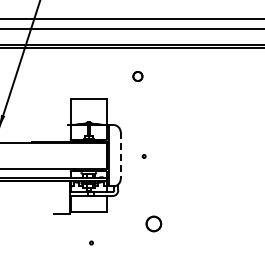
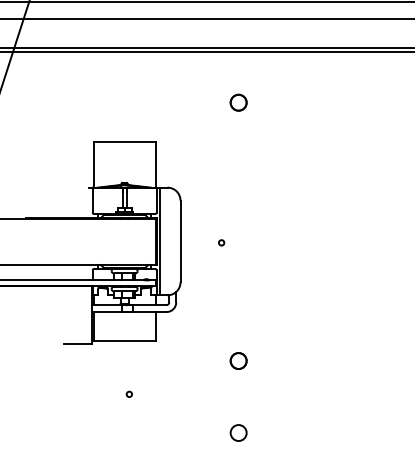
circle: (137, 76) -> (237, 102), moved
line: (120, 156) -> (180, 242), dashed -> solid
circle: (153, 223) -> (237, 360), size x0.62

